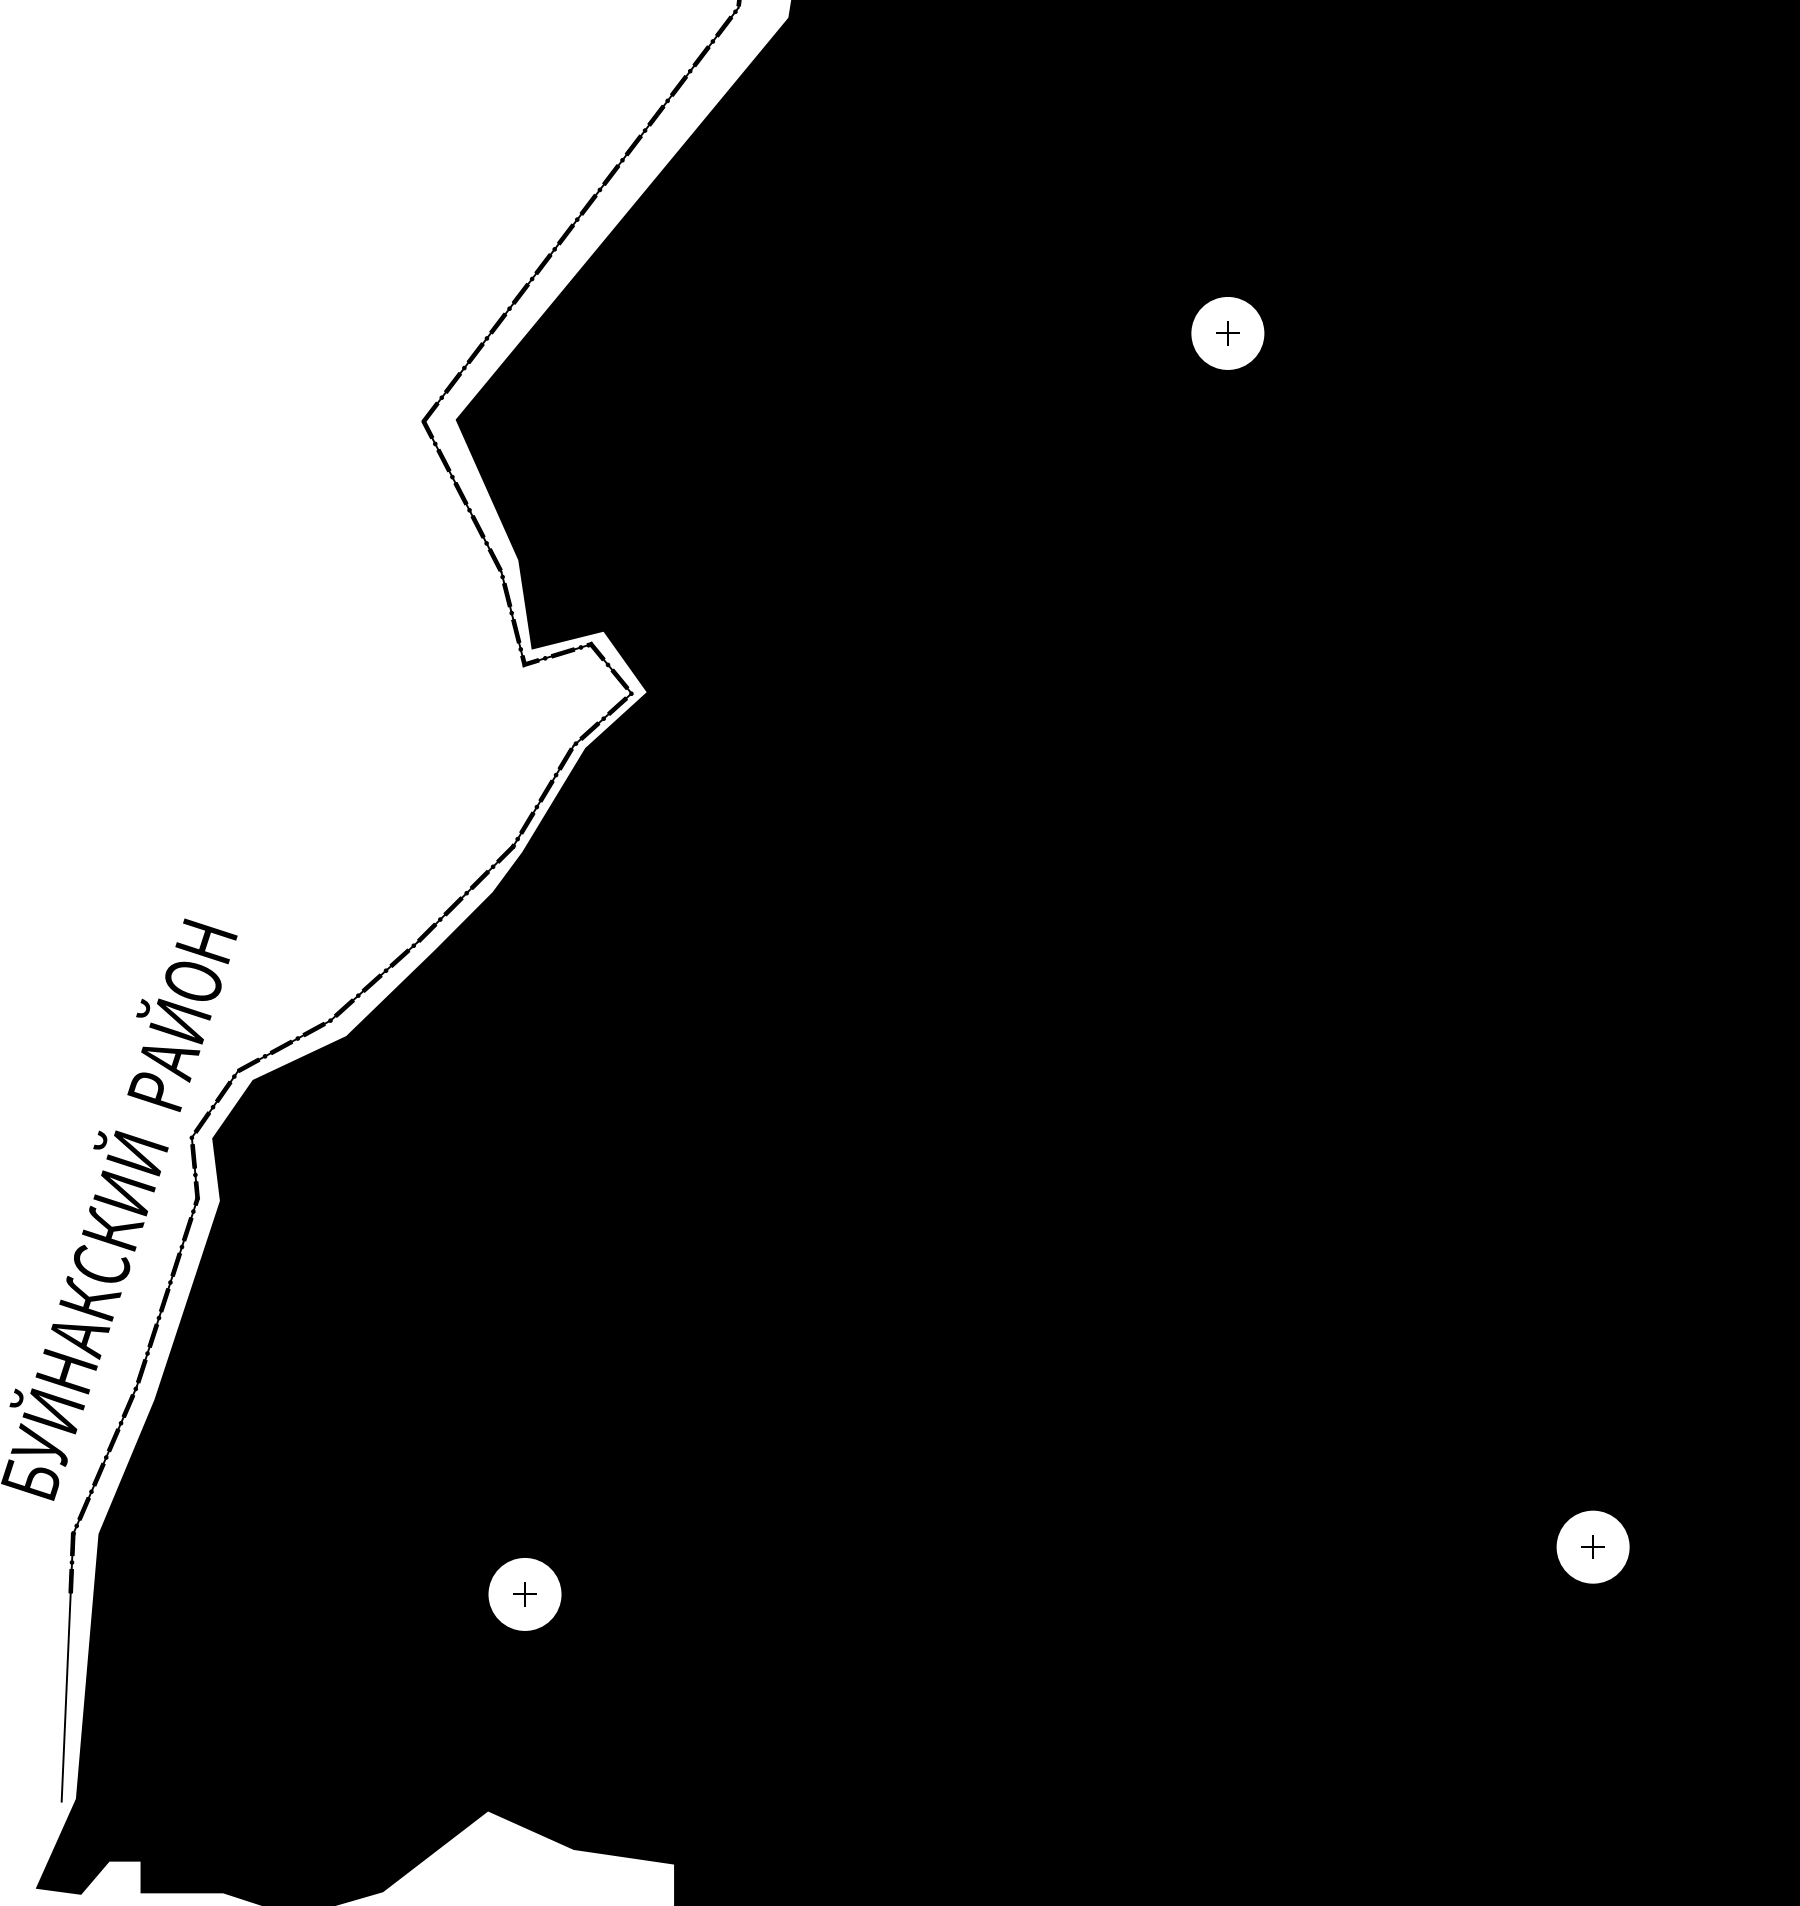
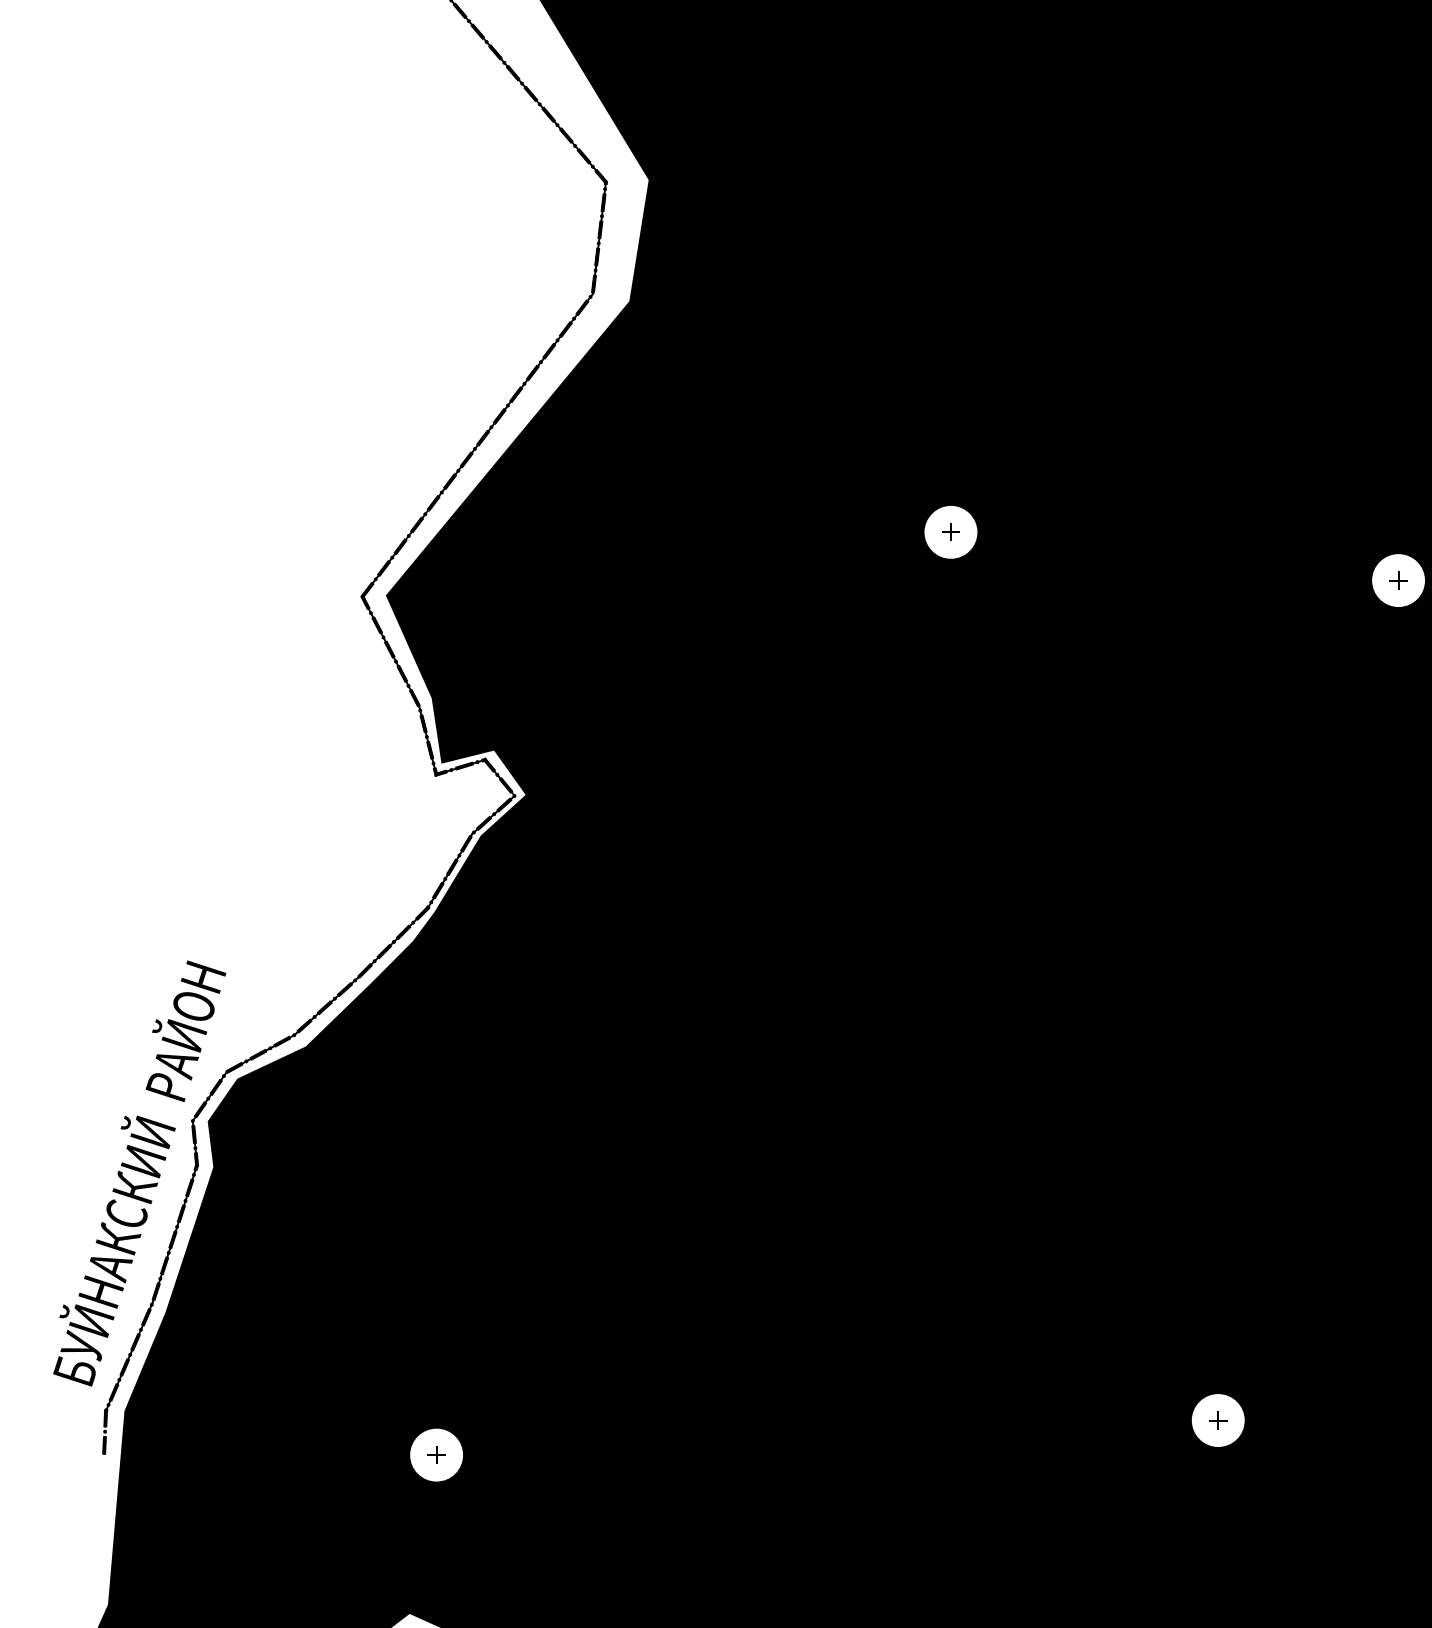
line: (67, 1667) -> (101, 1508), removed

